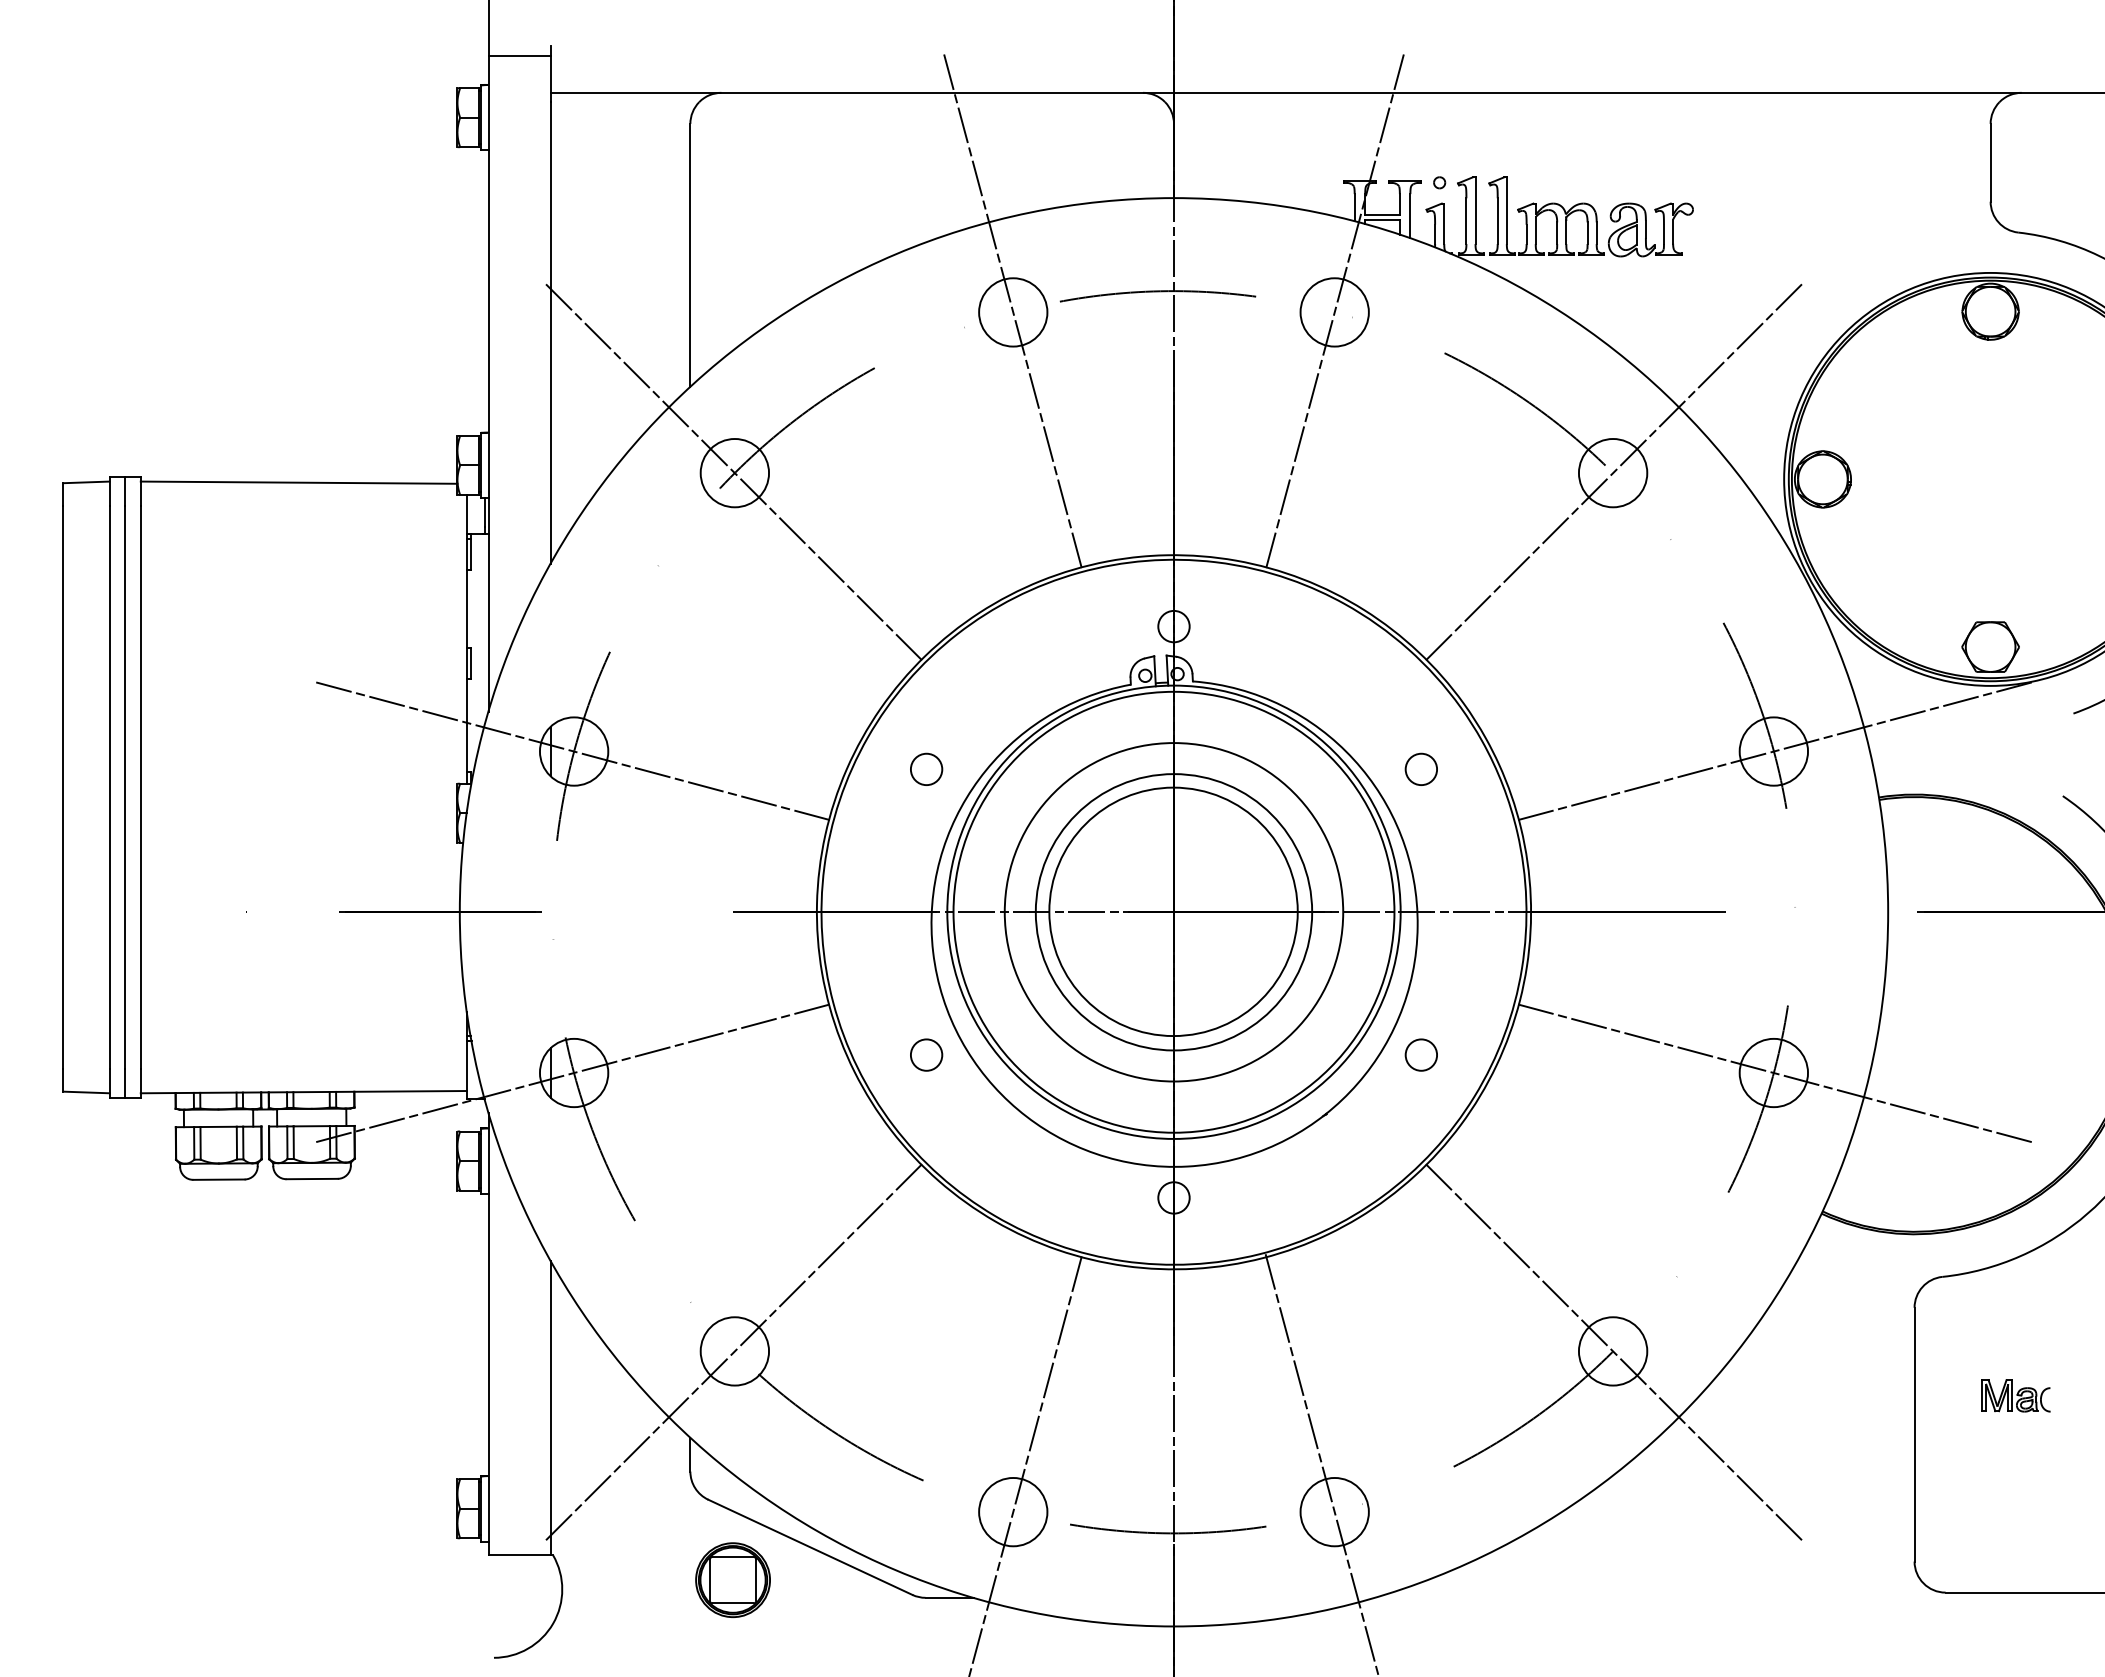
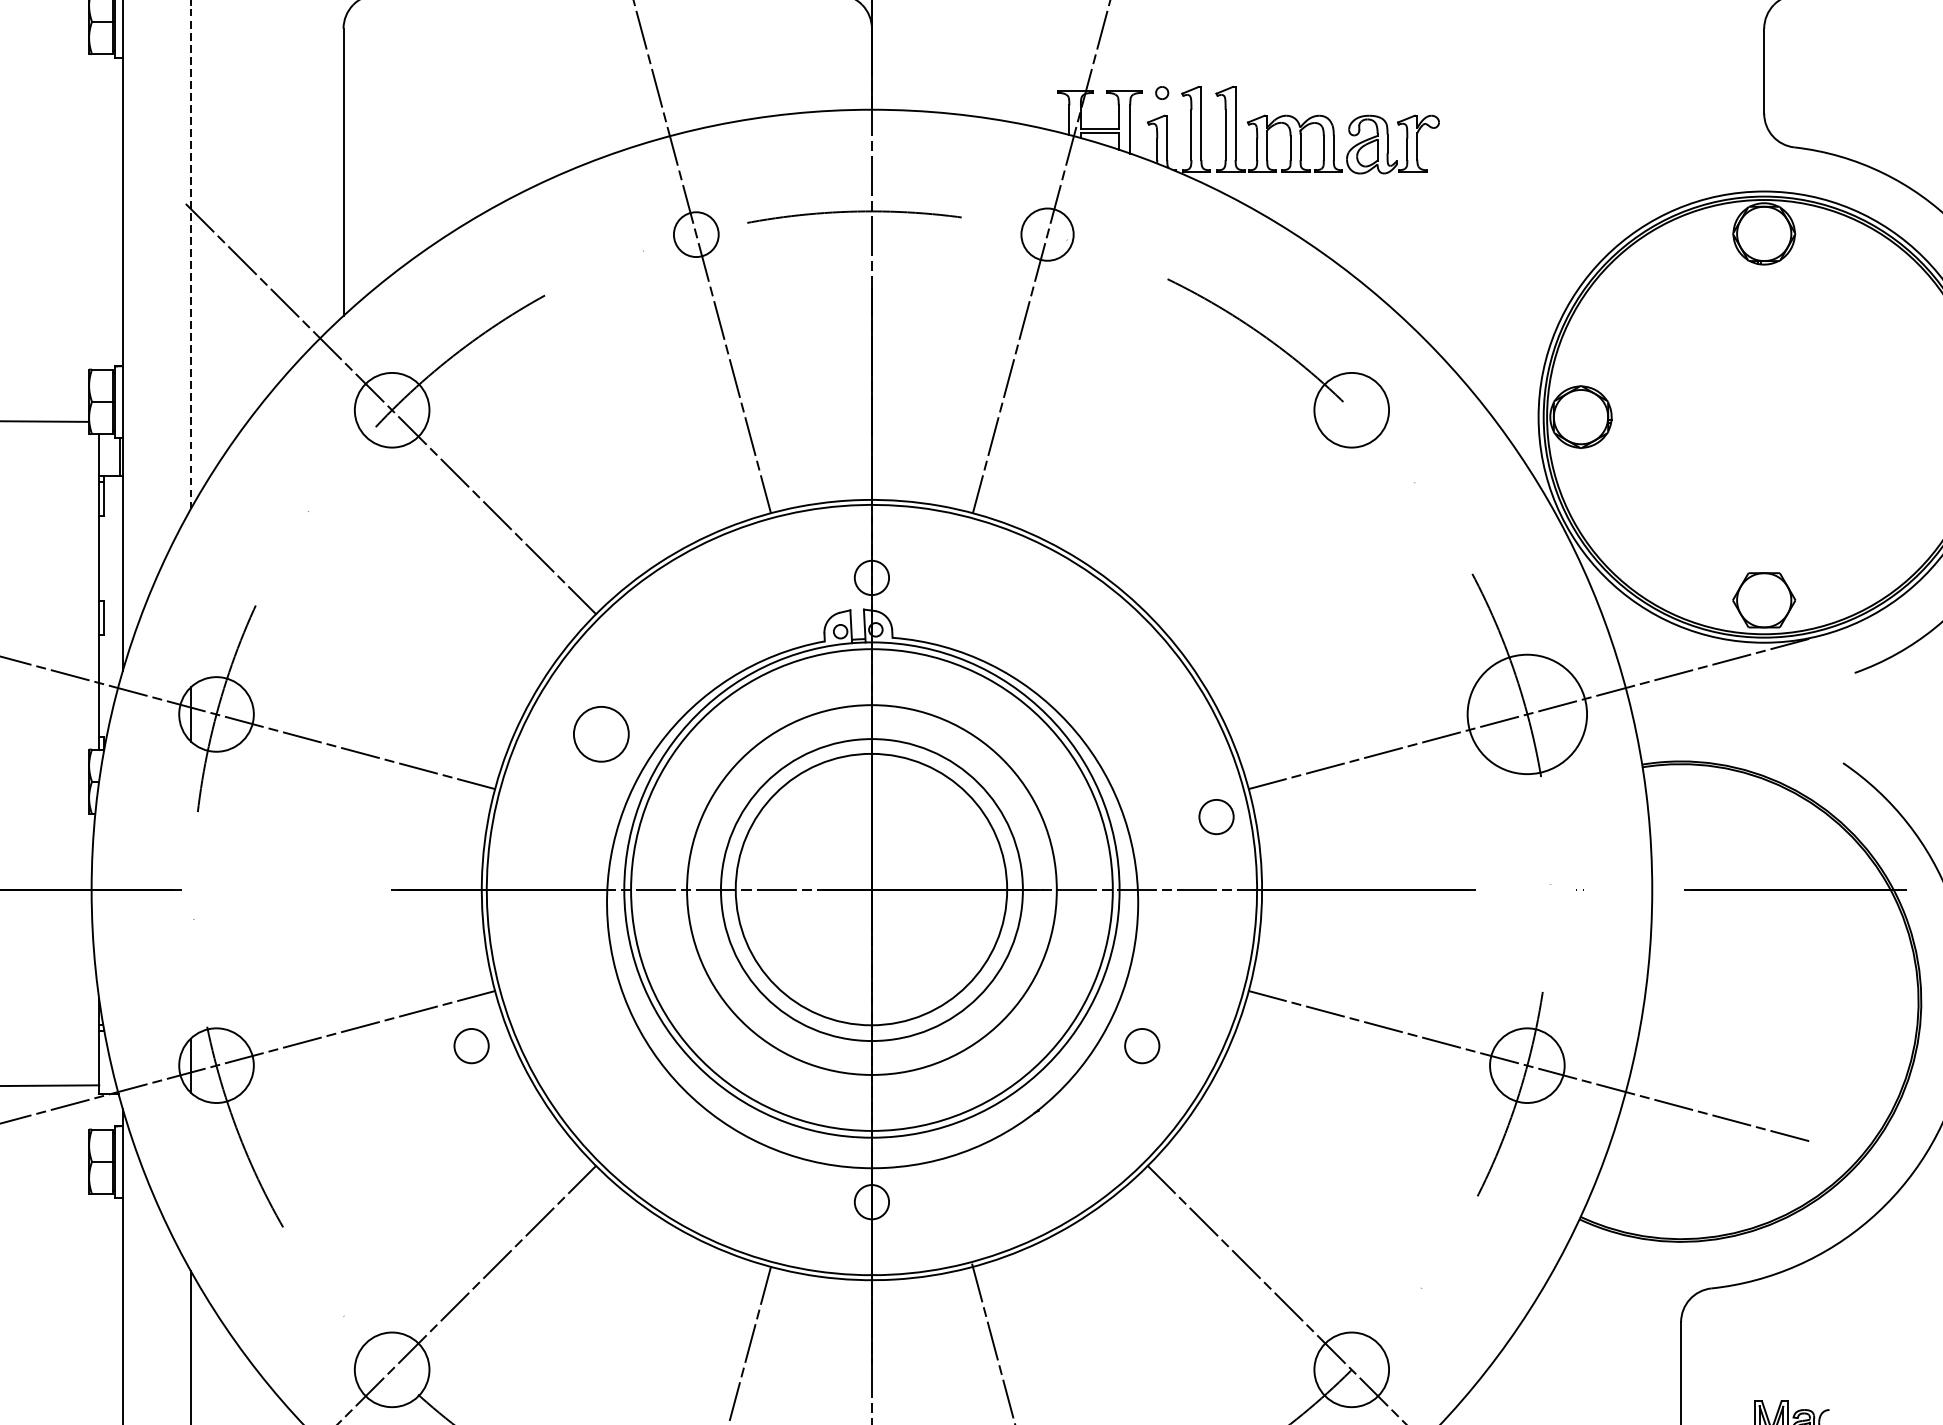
circle: (1013, 312) -> (696, 234), size x0.6
circle: (1334, 312) -> (1047, 234), size x0.7
line: (550, 332) -> (190, 256), solid -> dashed
line: (1612, 472) -> (1351, 409), removed
circle: (1773, 751) -> (1526, 714), size x1.6
circle: (926, 768) -> (601, 732), size x1.6
circle: (1420, 768) -> (1215, 816), moved
circle: (926, 1054) -> (471, 1045), moved

